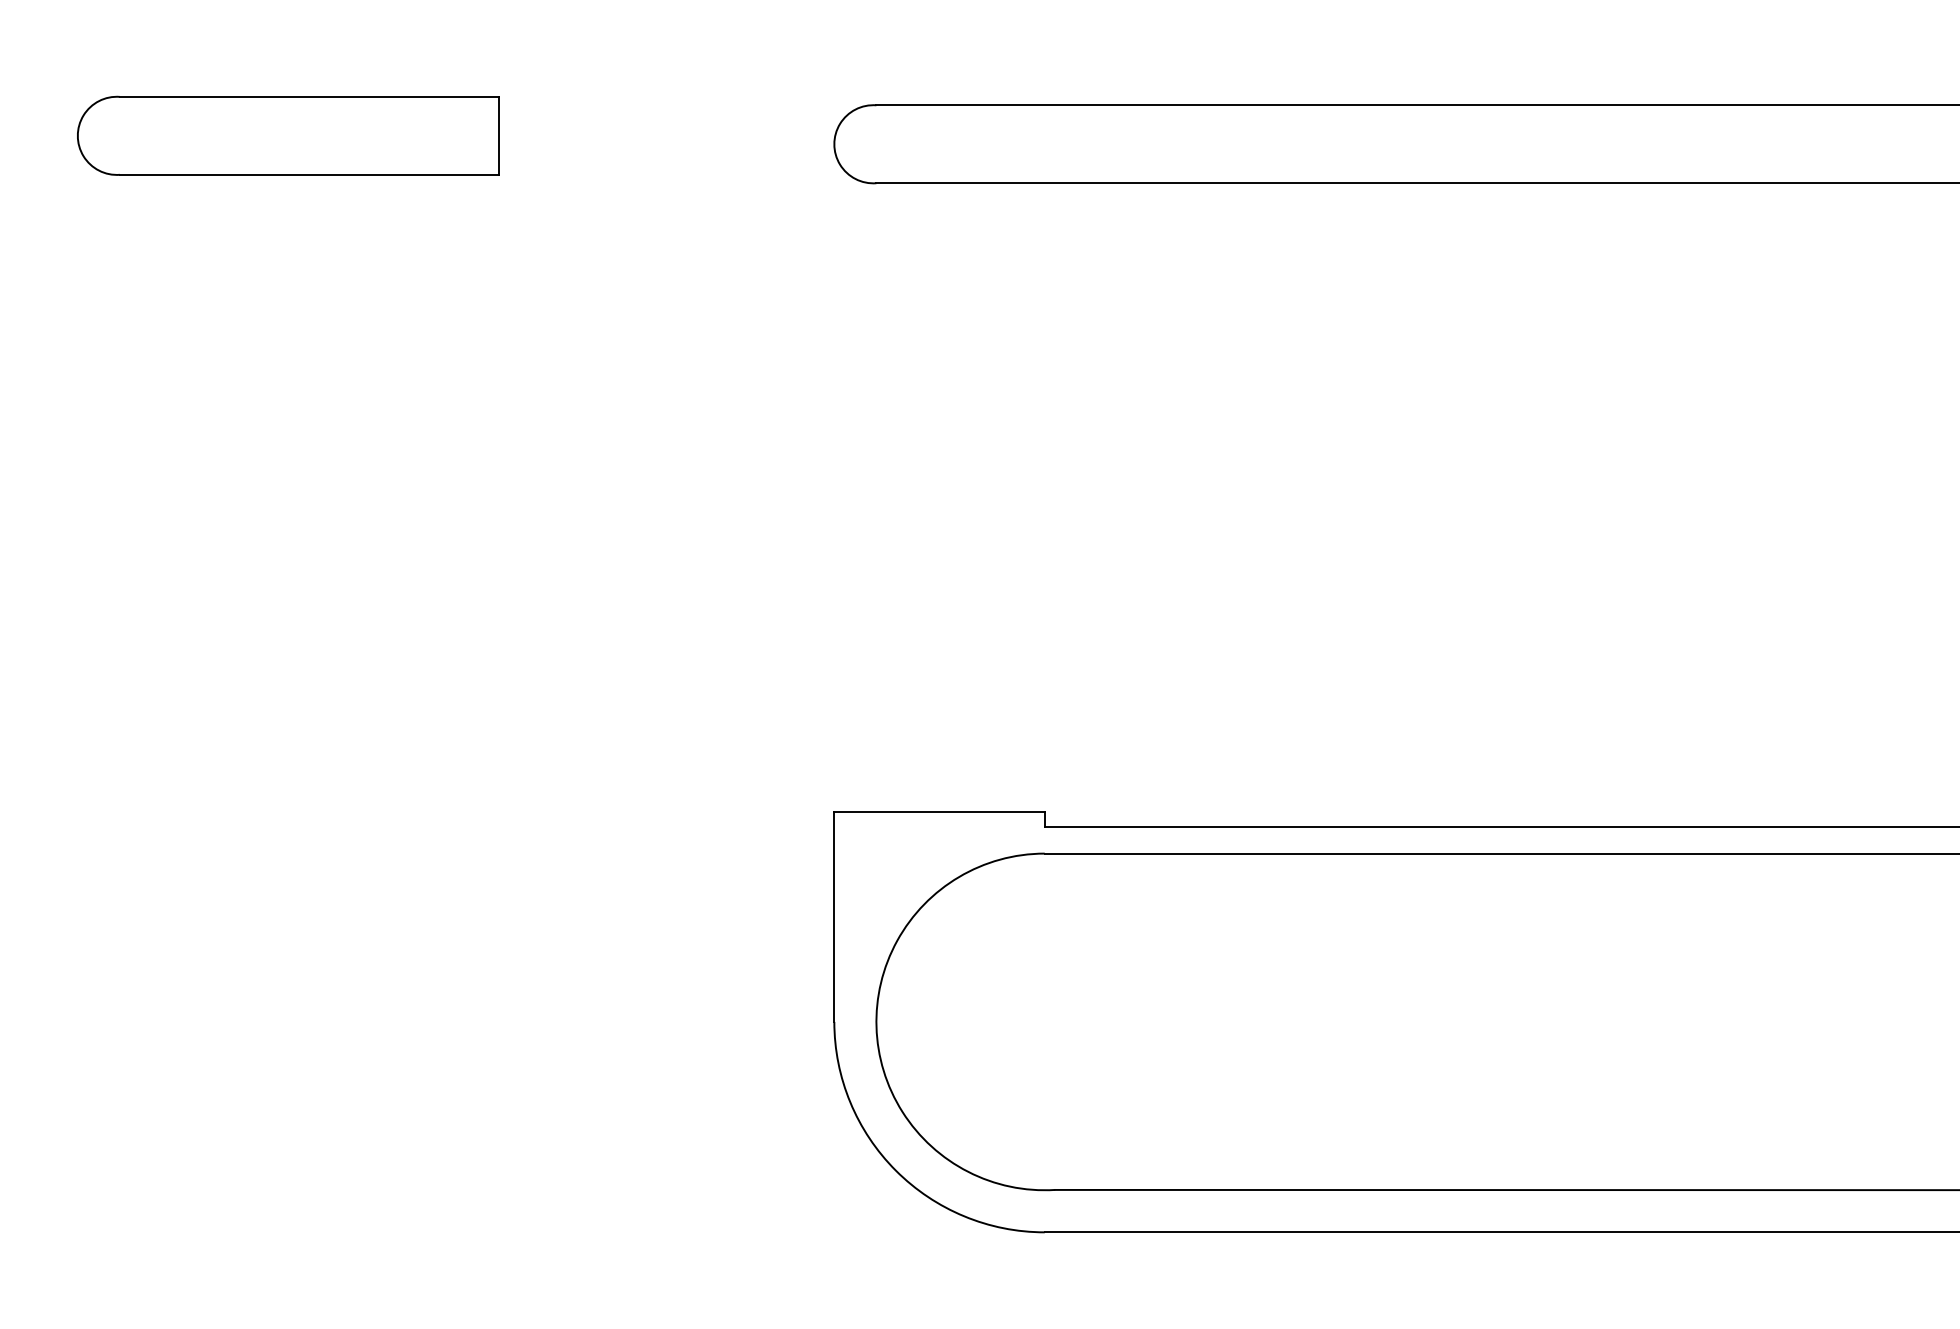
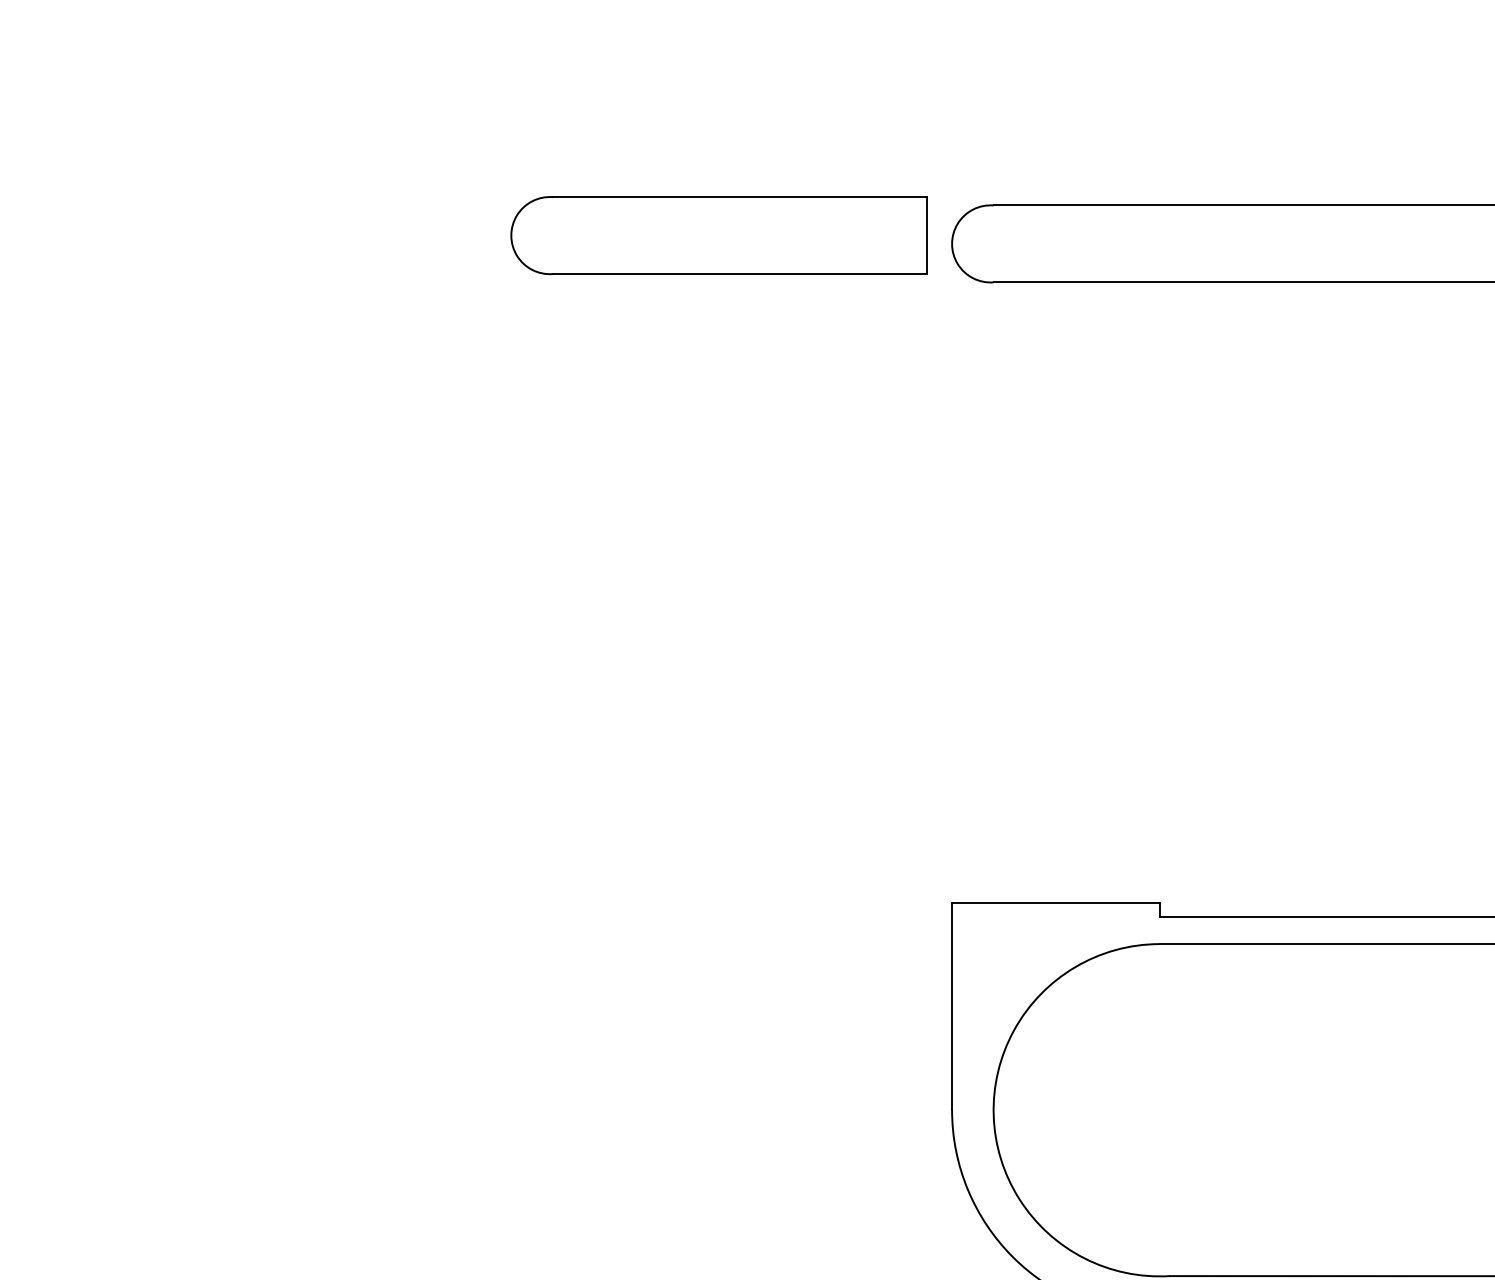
part: (288, 135) -> (719, 235), moved

